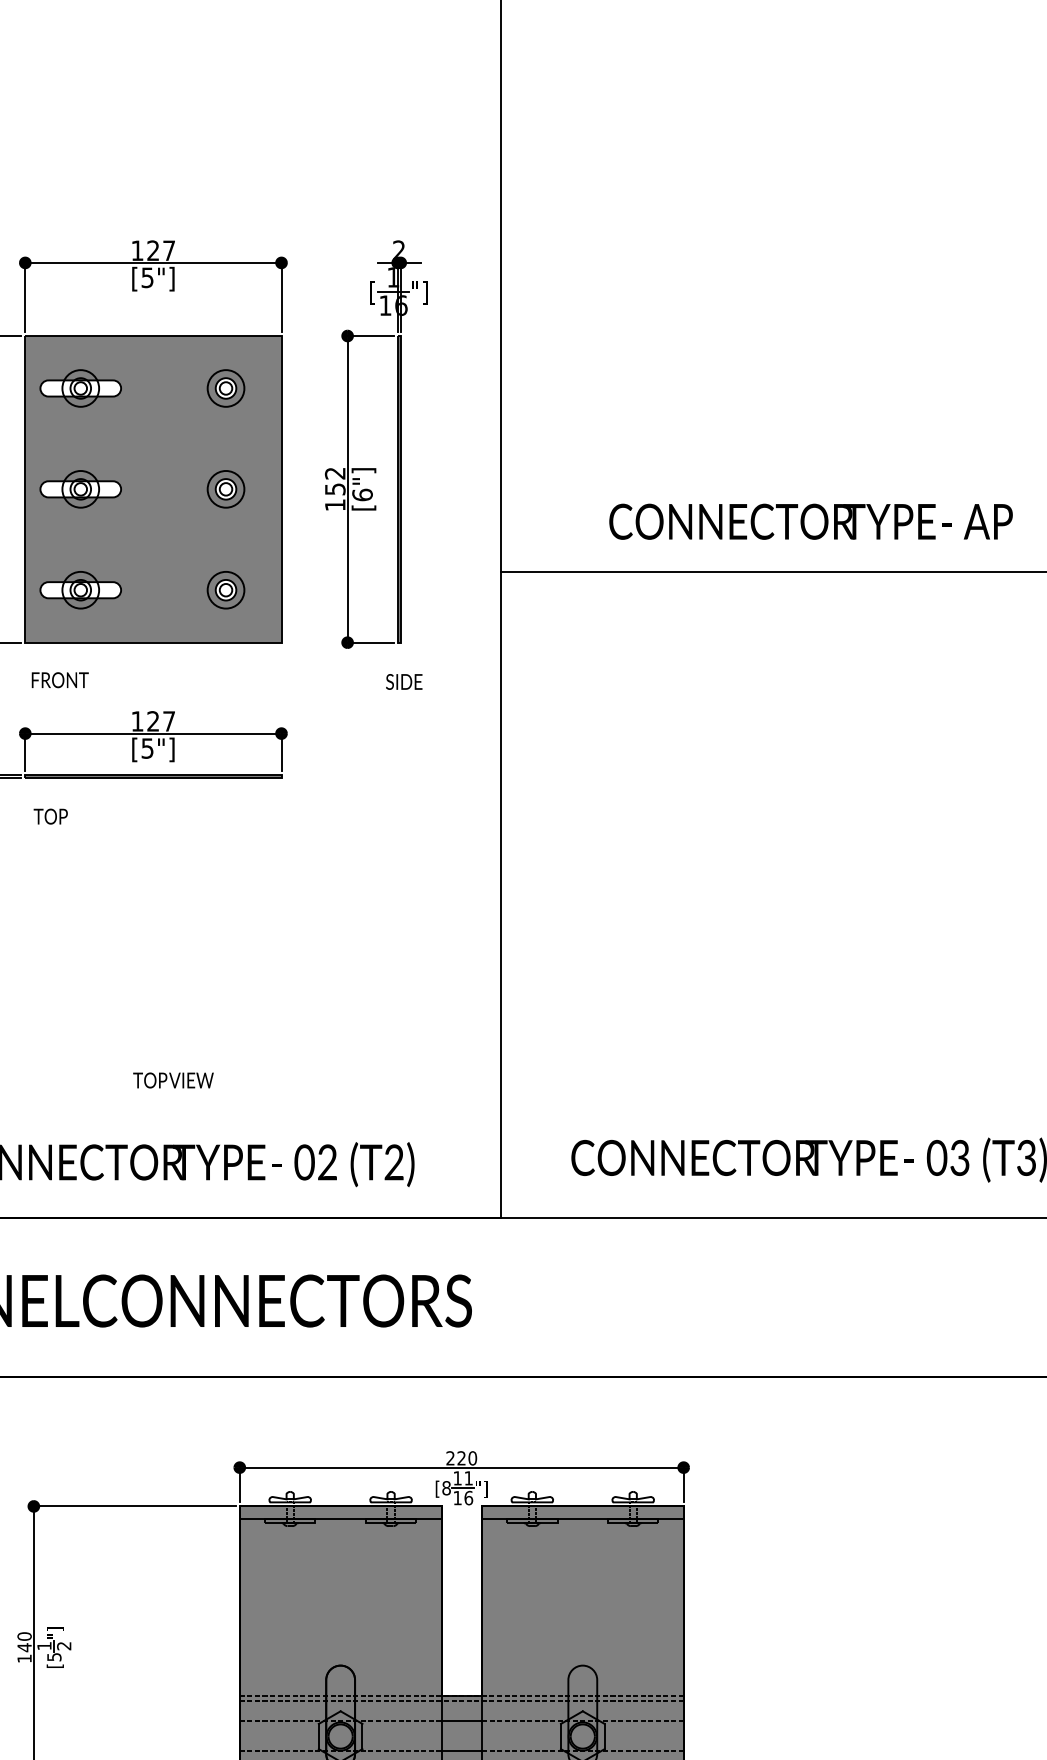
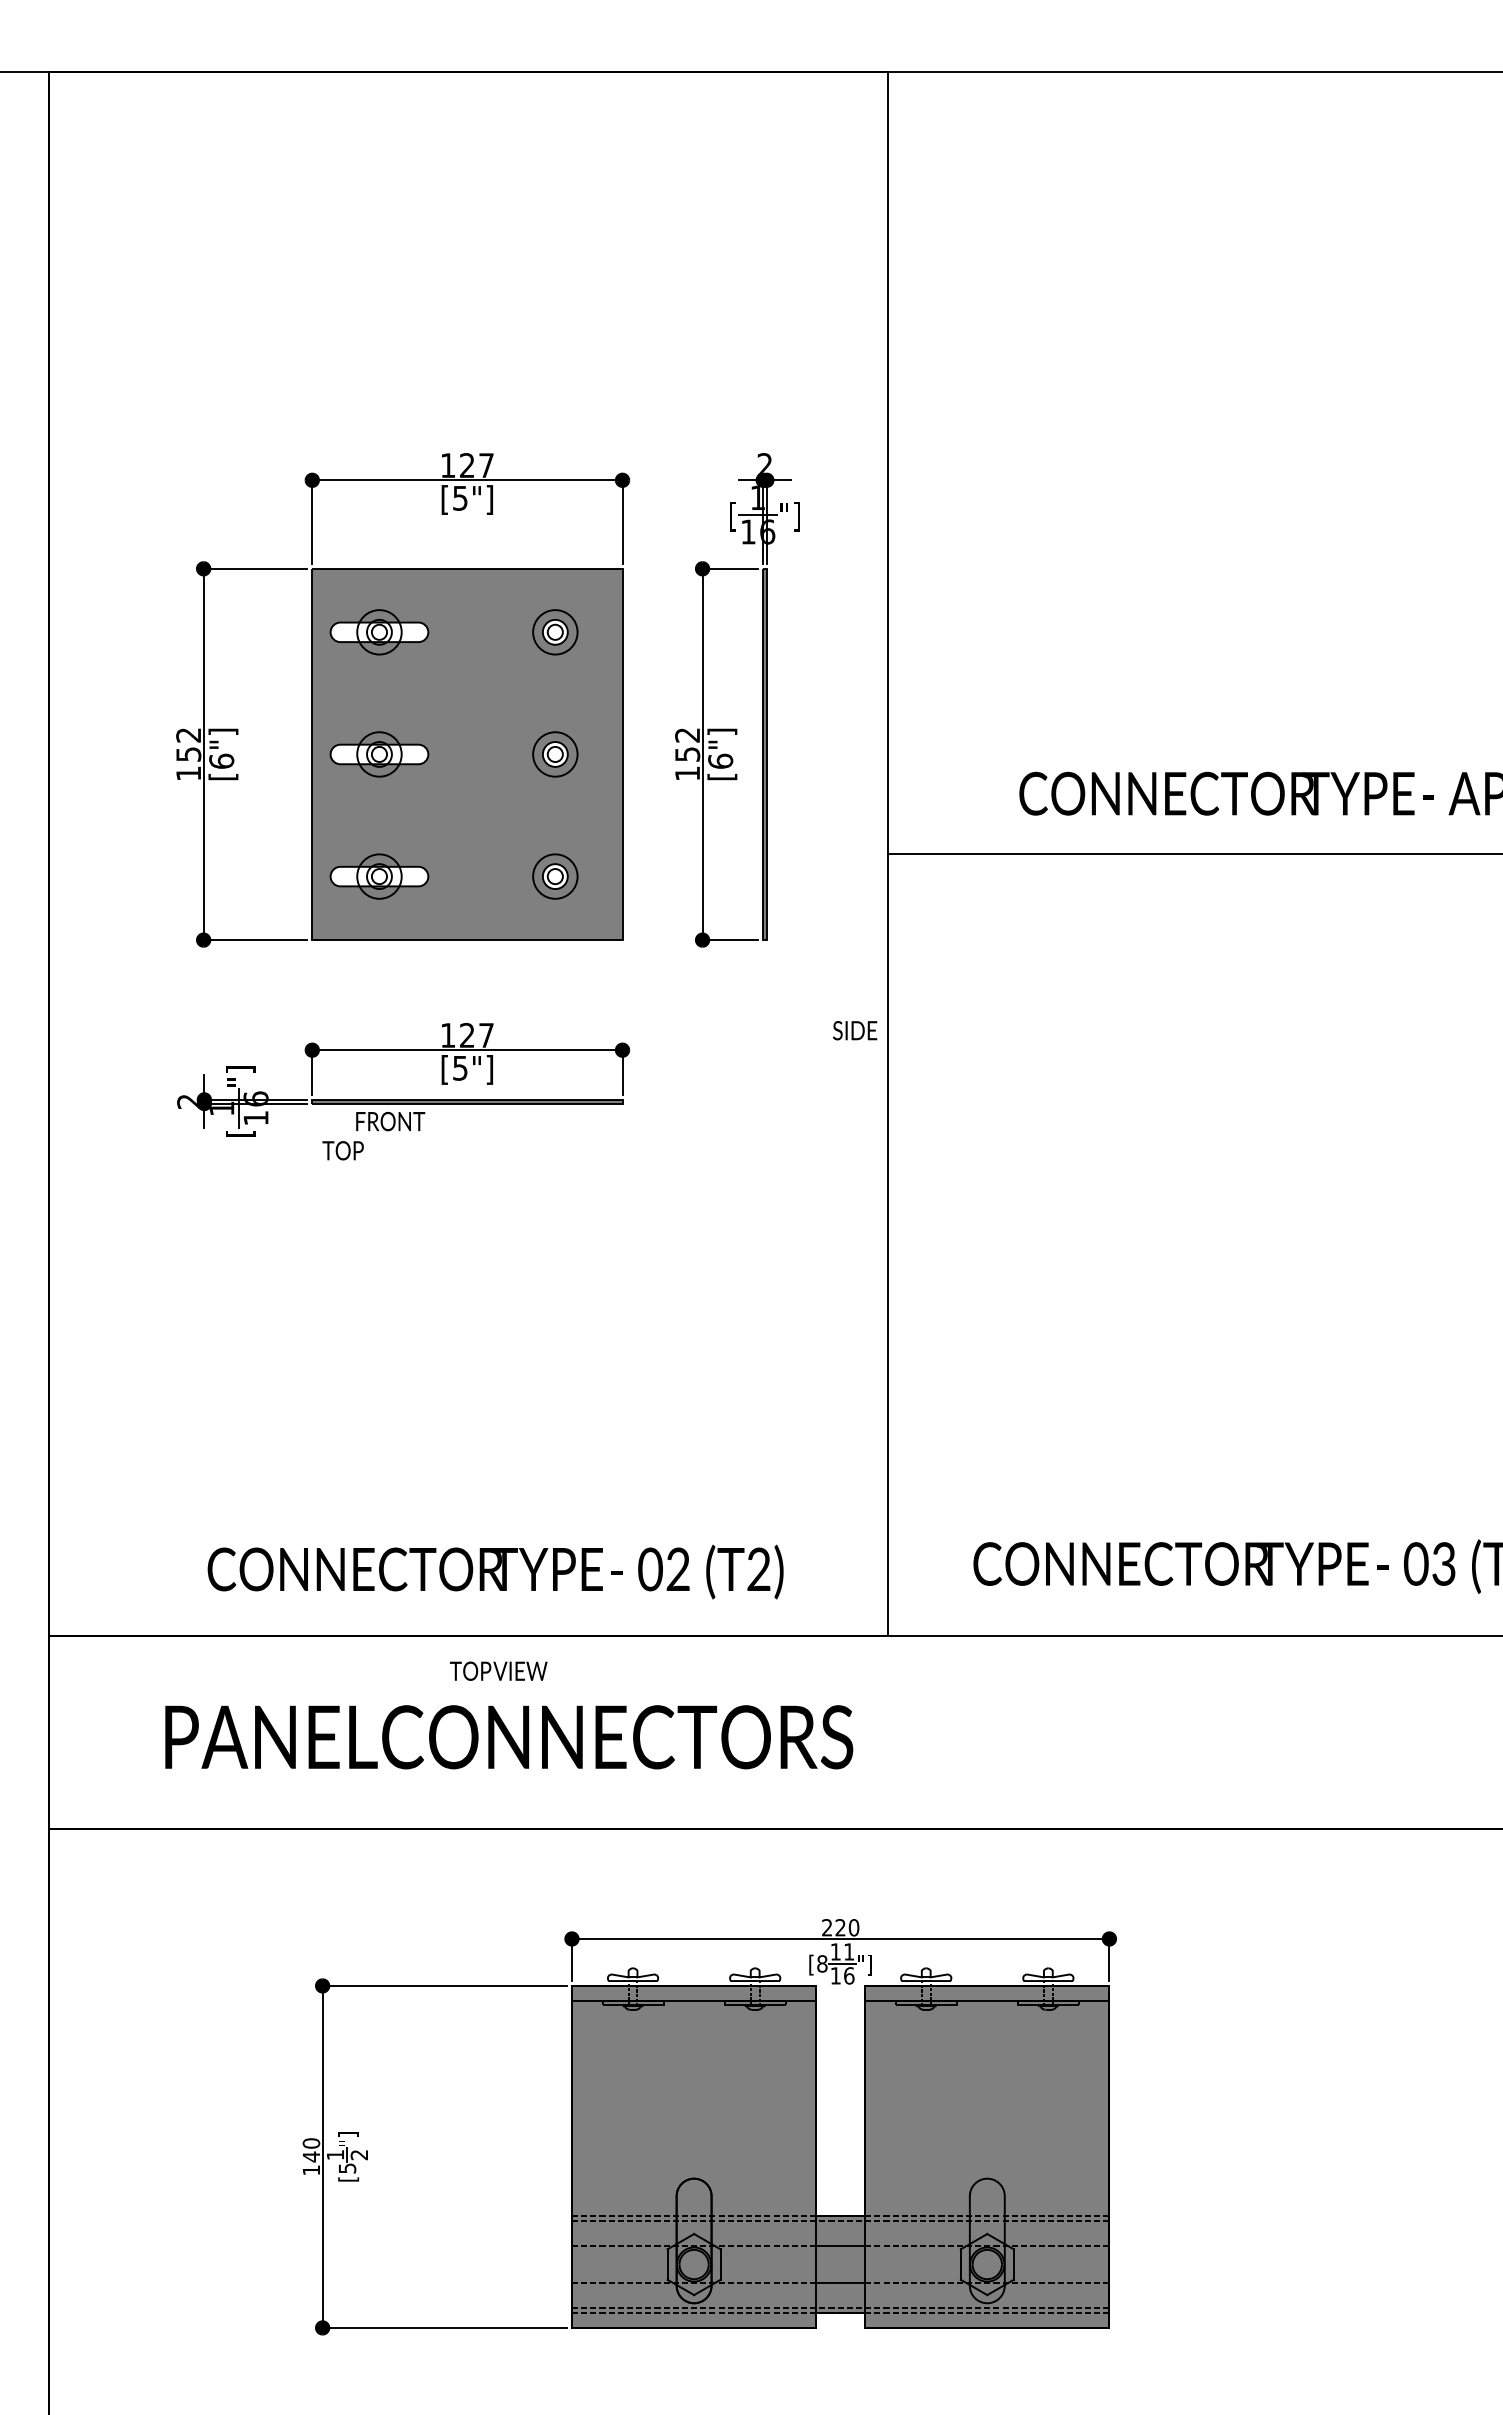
text: (60, 680) -> (390, 1121), moved
text: (404, 681) -> (855, 1030), moved
text: (173, 1079) -> (498, 1670), moved

